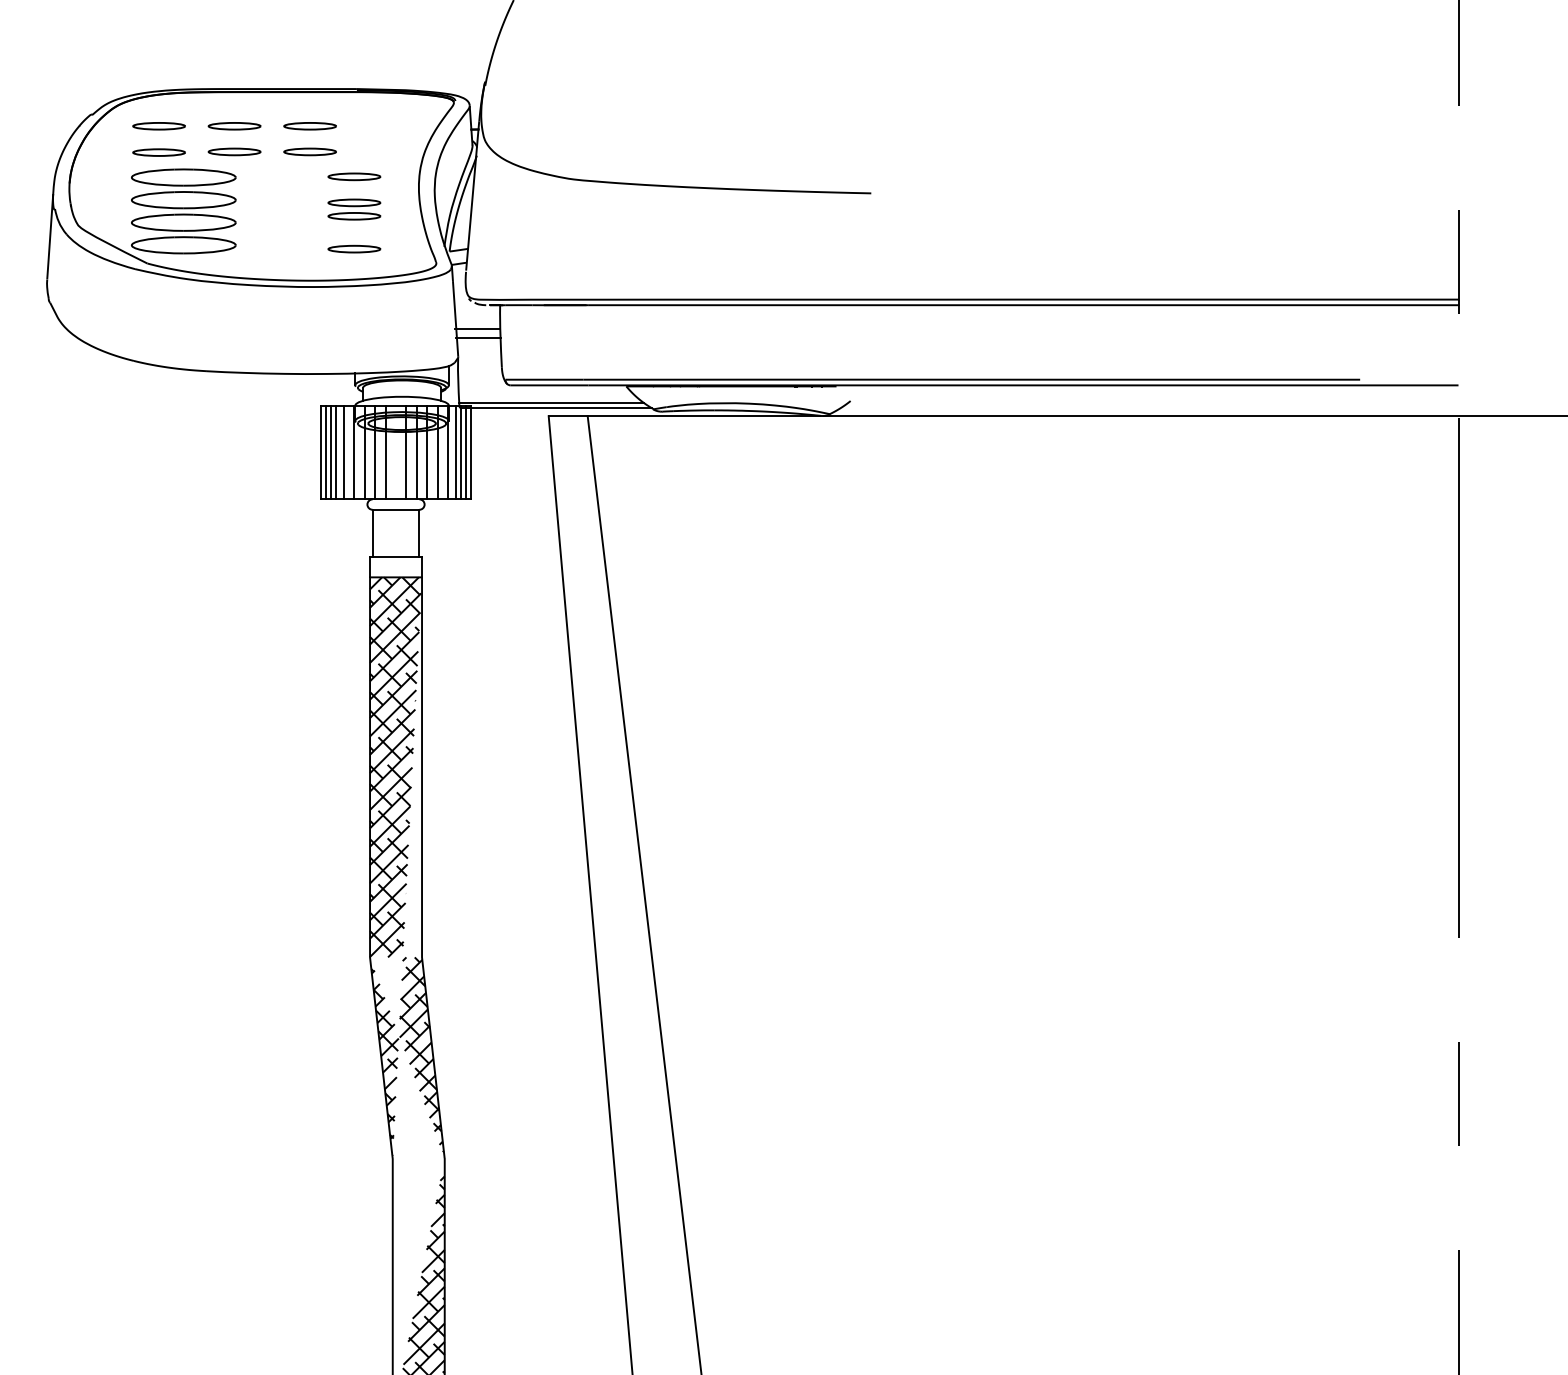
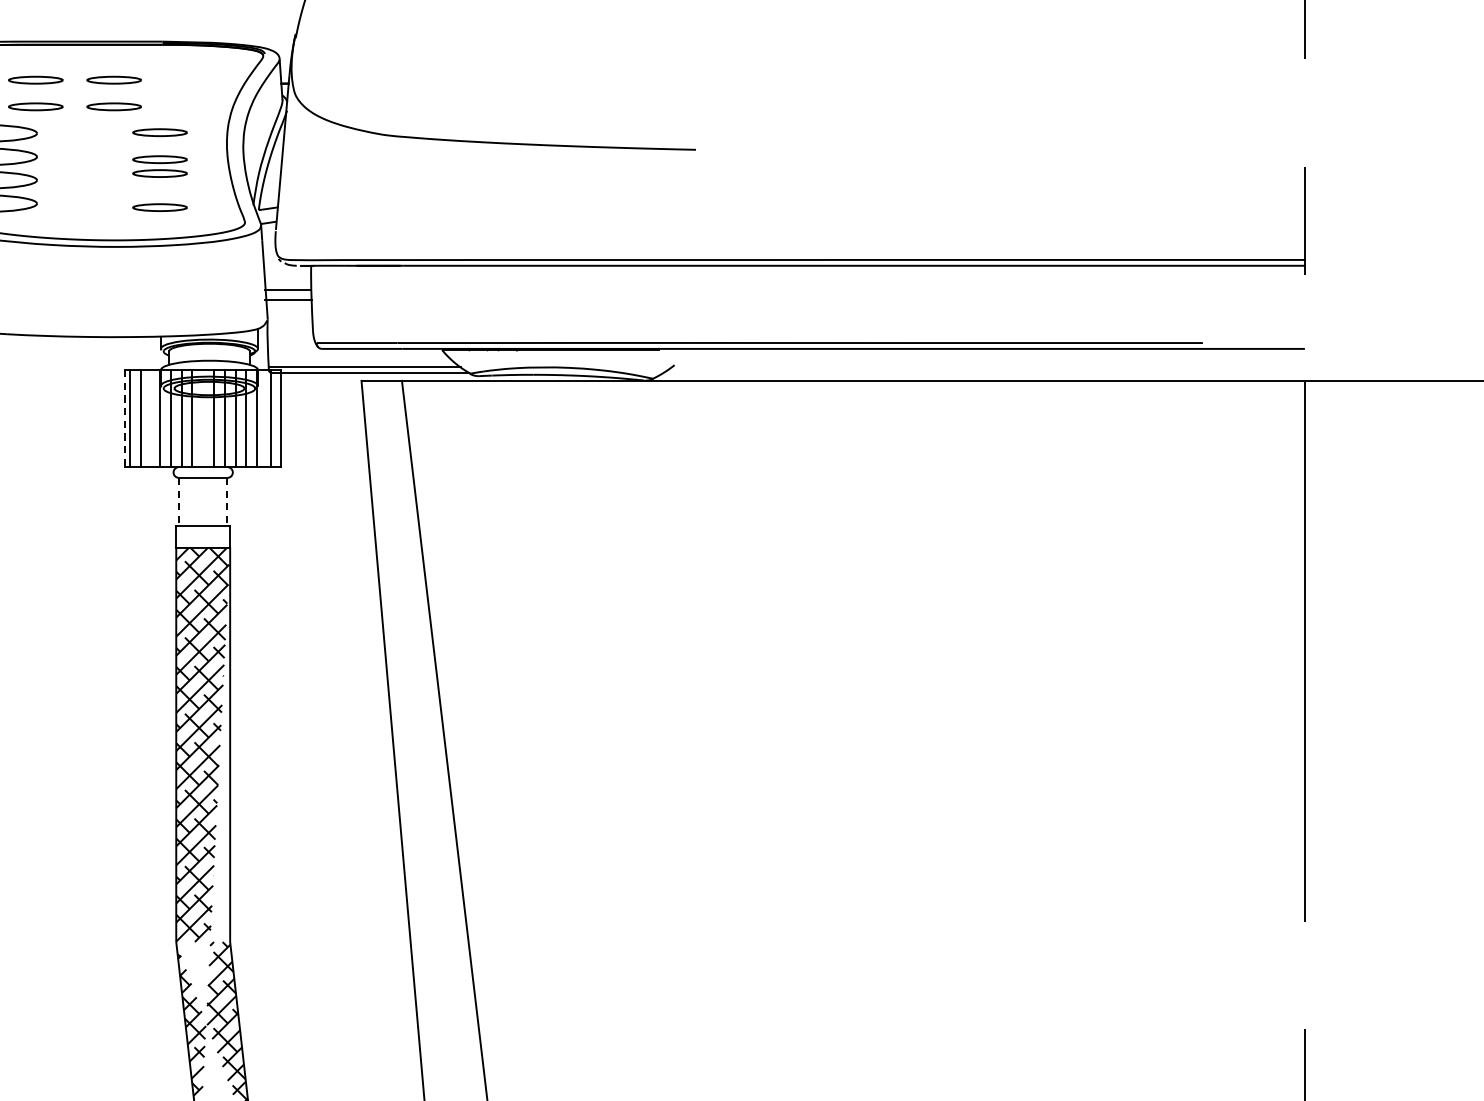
line: (320, 452) -> (124, 418), solid -> dashed
line: (331, 452) -> (136, 418), removed
line: (344, 452) -> (149, 418), removed
line: (455, 452) -> (264, 418), removed
line: (466, 452) -> (276, 418), removed
line: (372, 533) -> (178, 502), solid -> dashed
line: (419, 533) -> (227, 502), solid -> dashed

